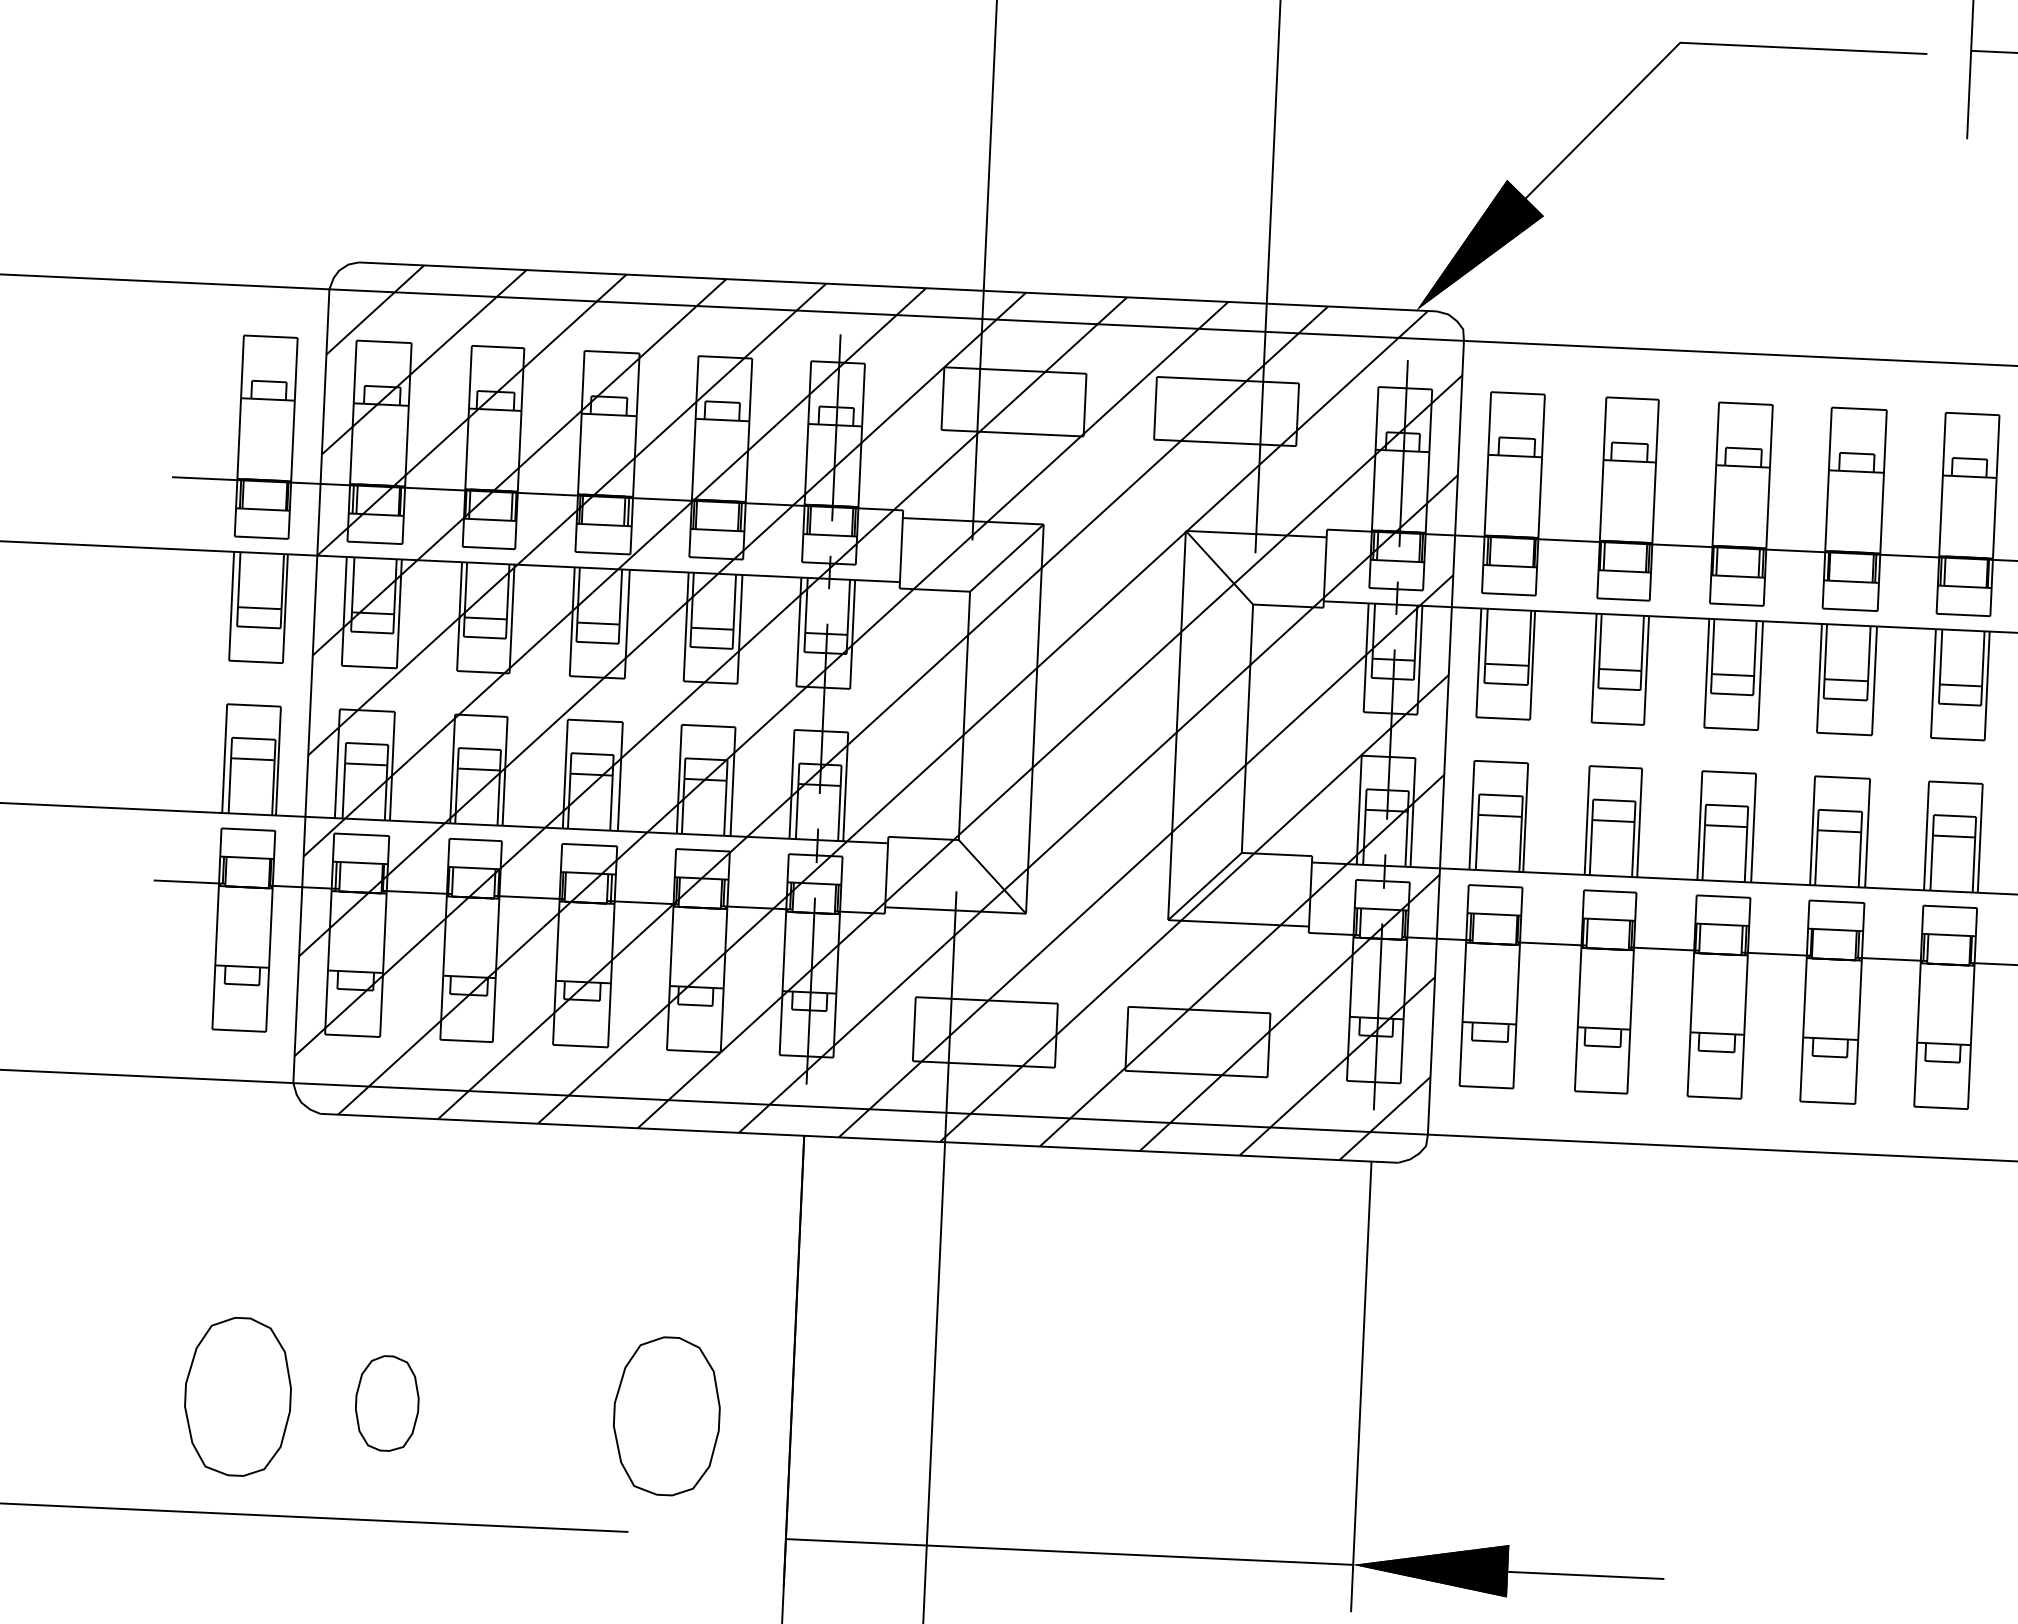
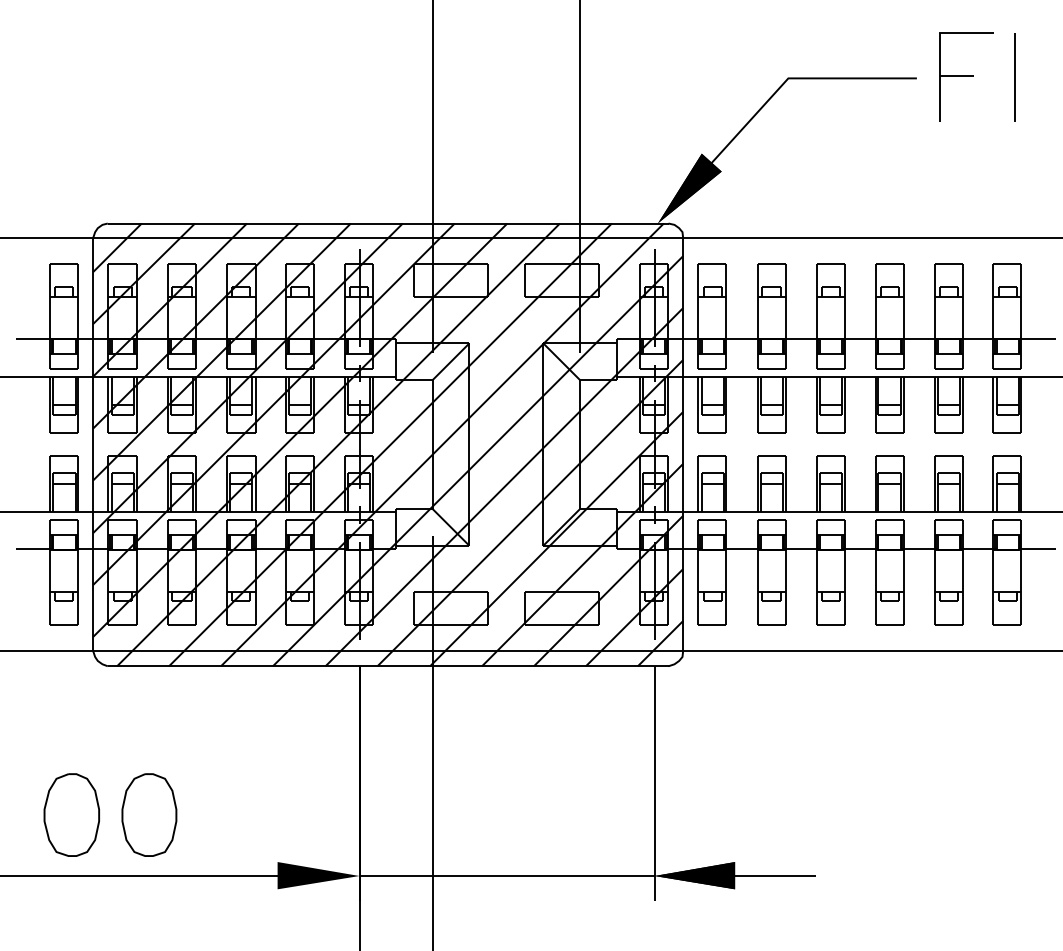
part: (387, 1402) -> (149, 814), size x1.67
part: (666, 1415) -> (294, 814), removed
fill: (707, 1534) -> (318, 875), added

